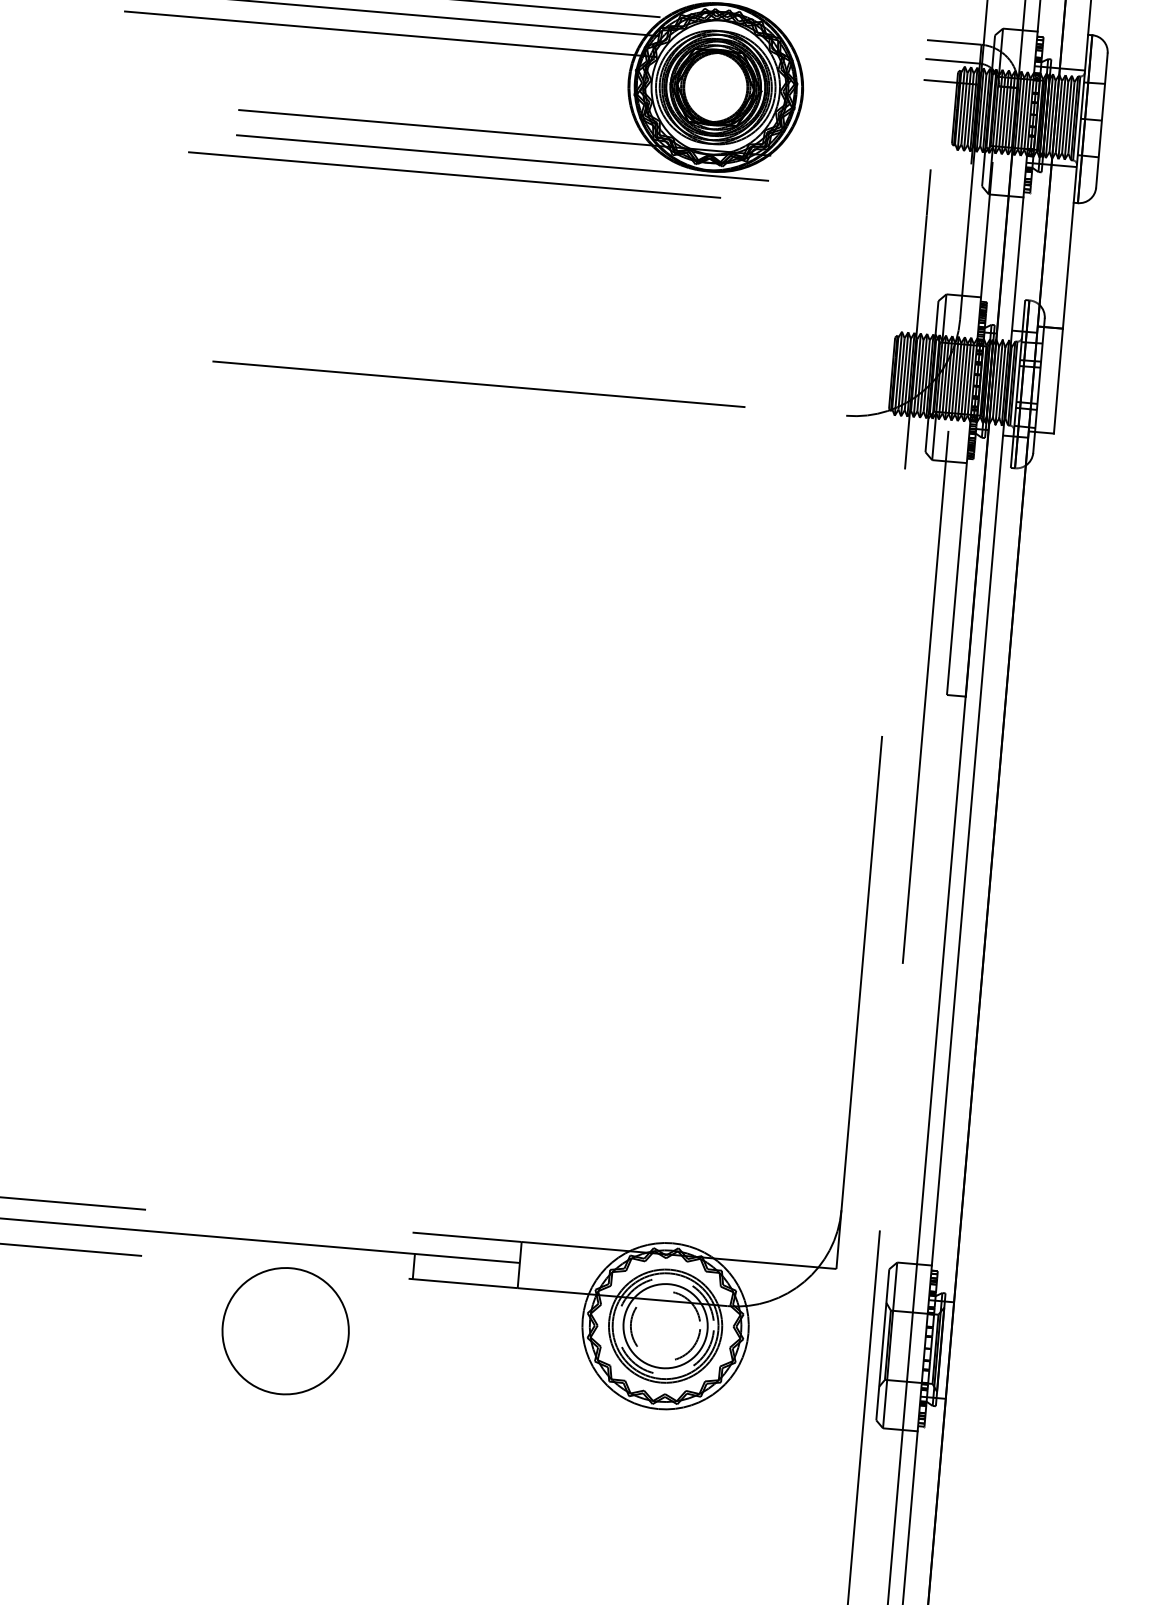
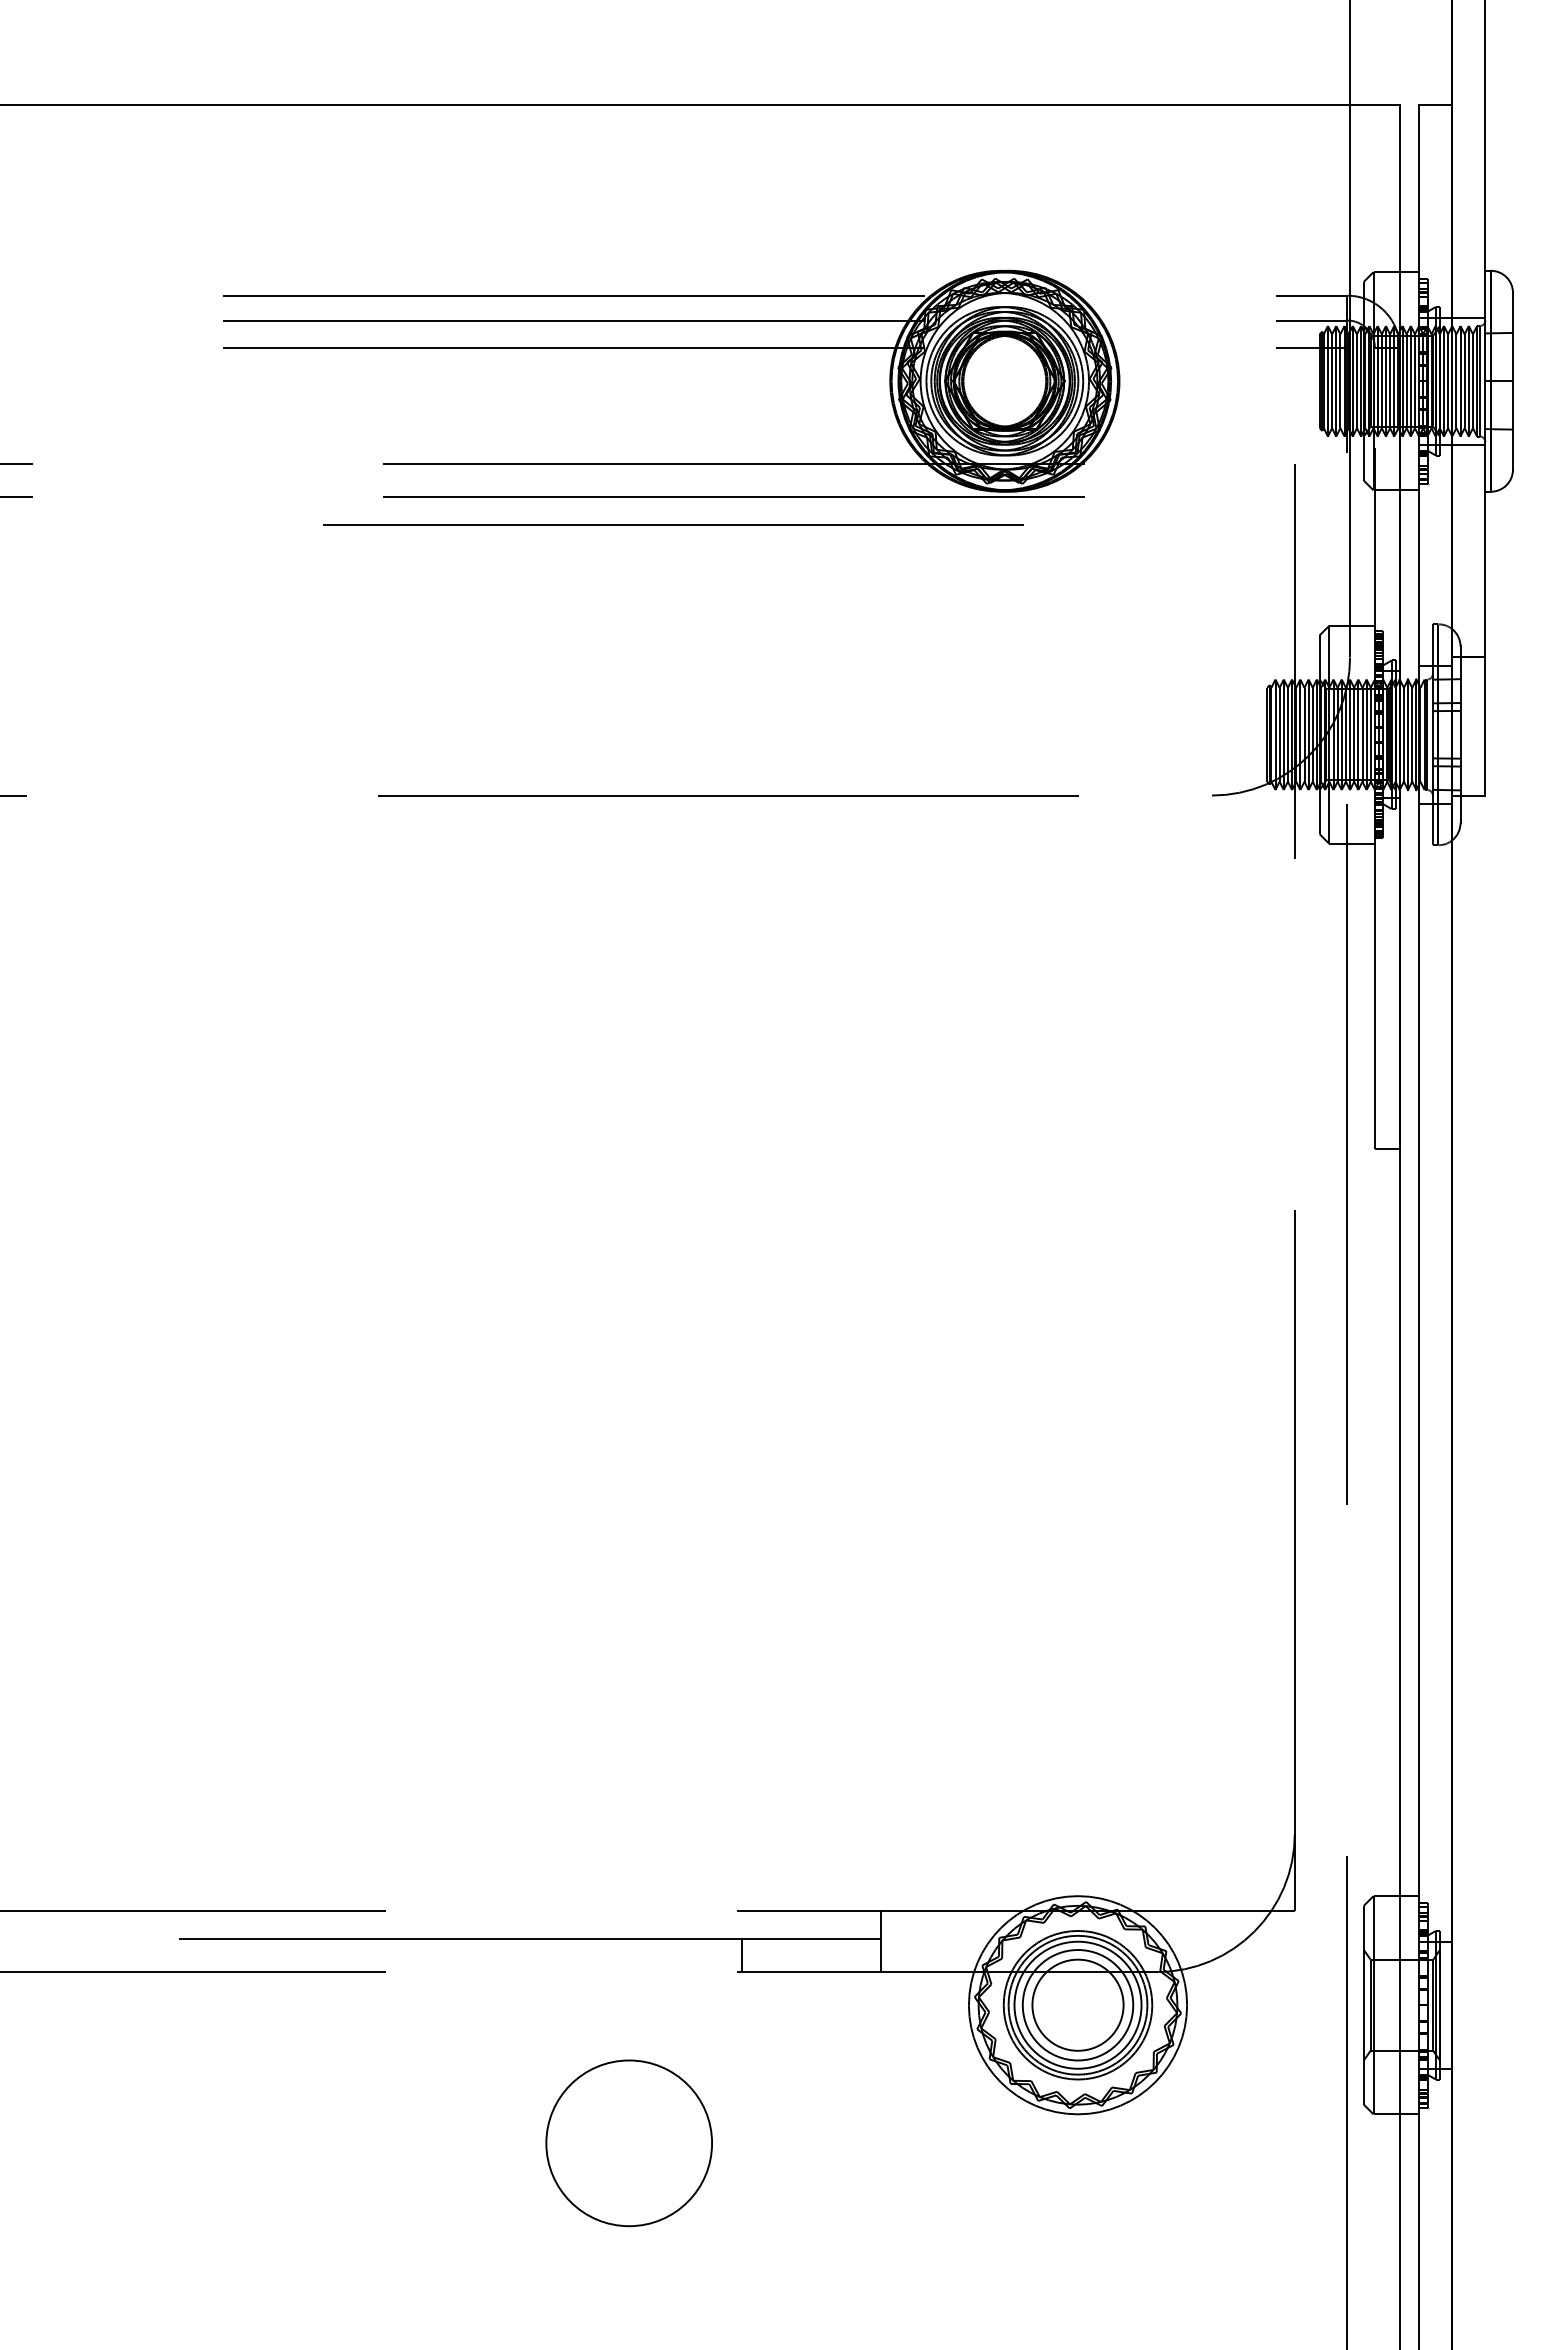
circle: (665, 1325) -> (1077, 2004), dashed -> solid
circle: (665, 1325) -> (1077, 2004), dashed -> solid
circle: (285, 1331) -> (628, 2143), moved

